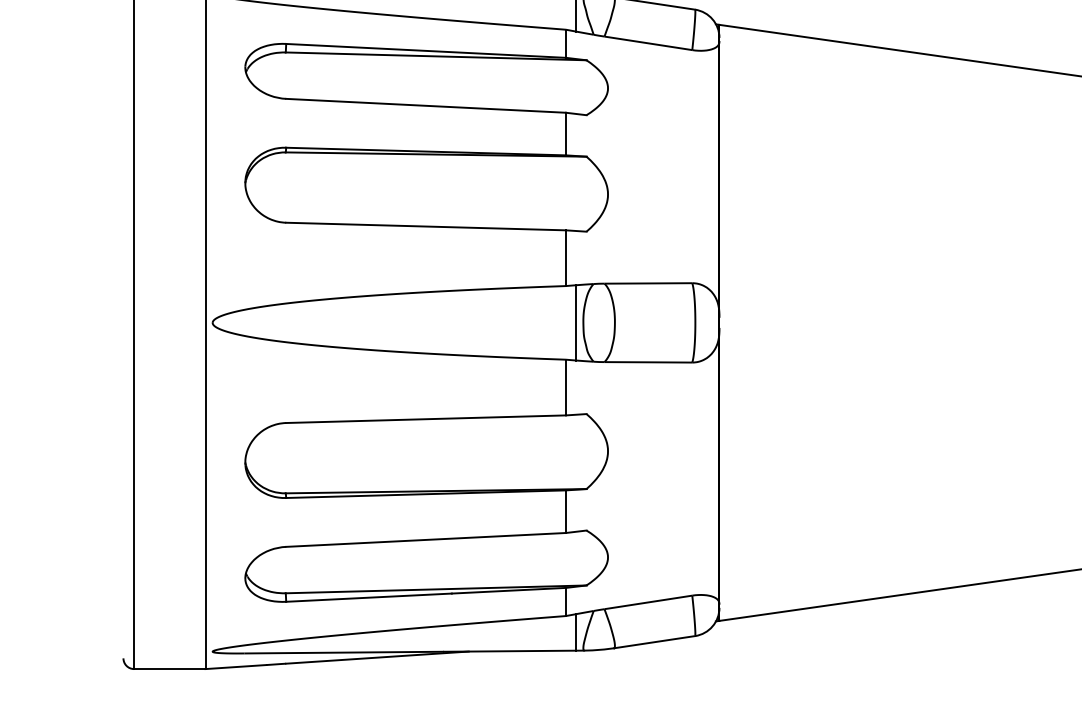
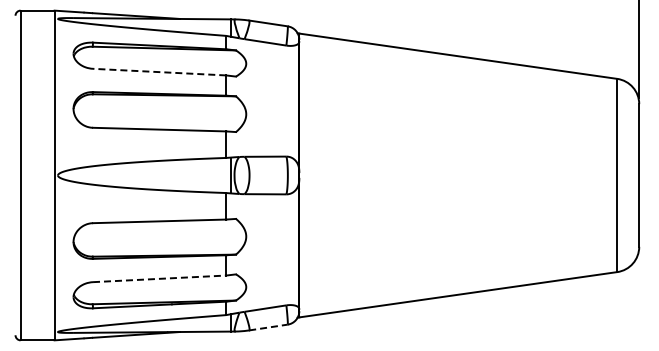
line: (425, 106) -> (159, 72), solid -> dashed
line: (425, 539) -> (159, 278), solid -> dashed
line: (654, 642) -> (268, 327), solid -> dashed

